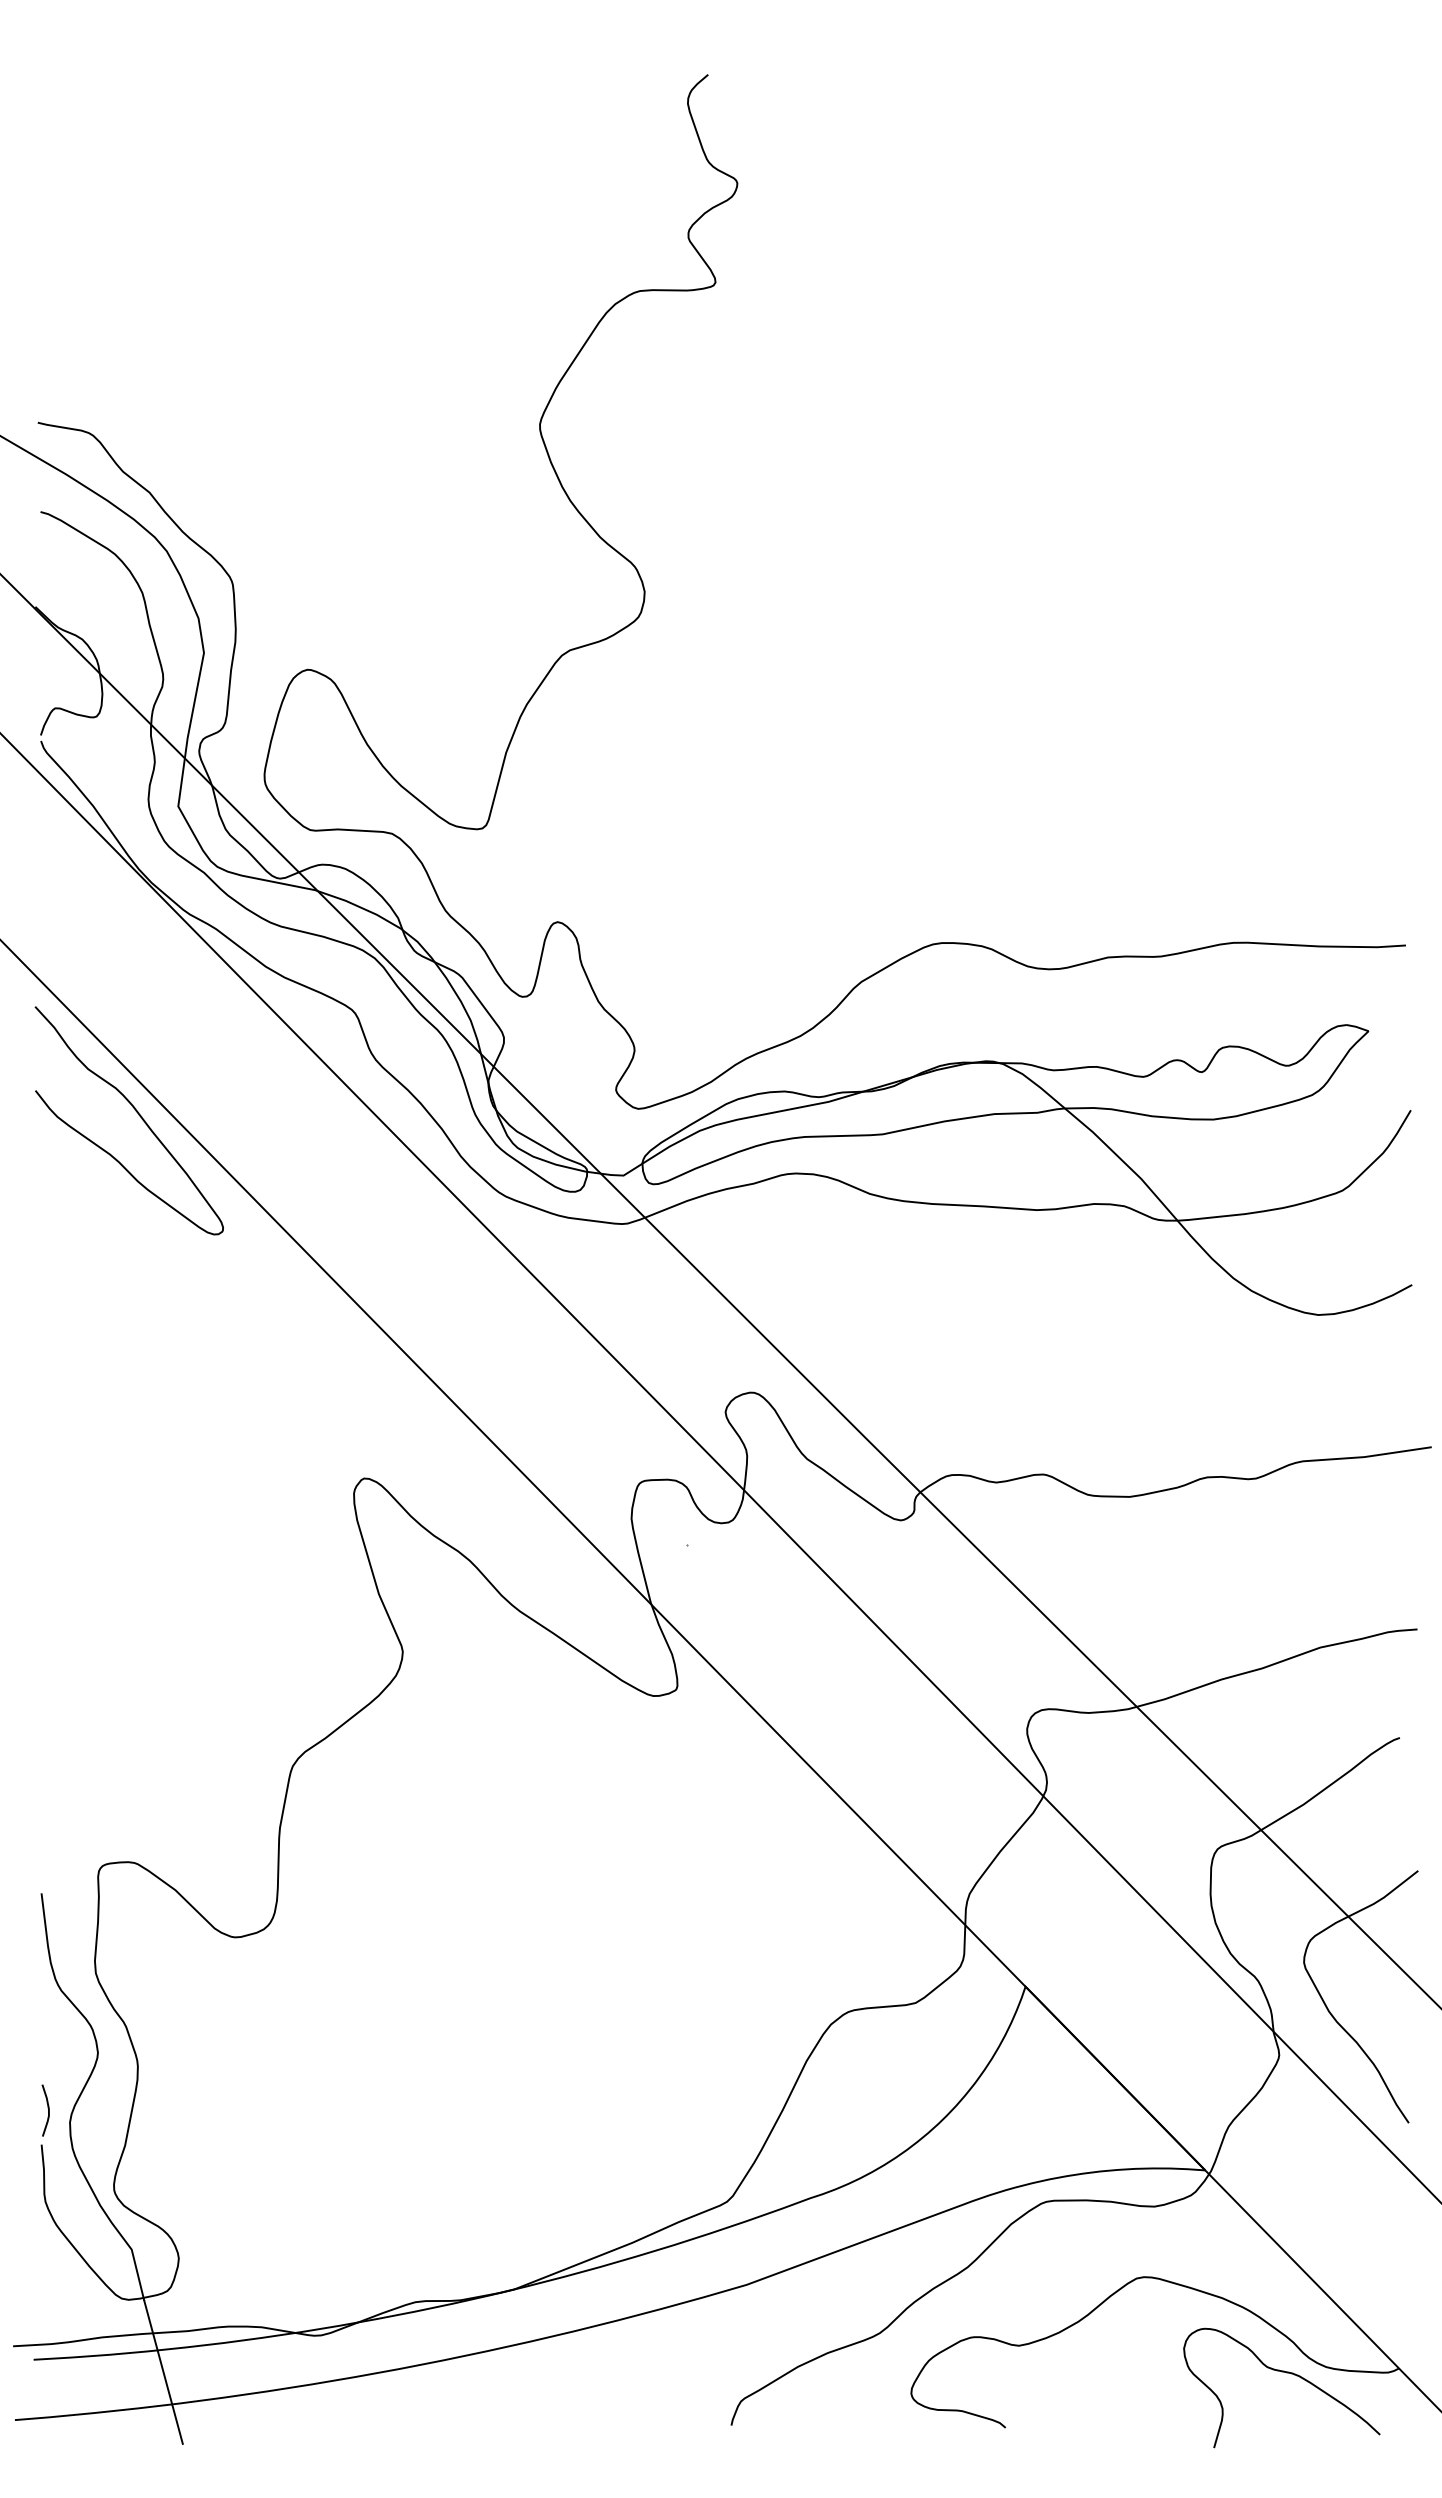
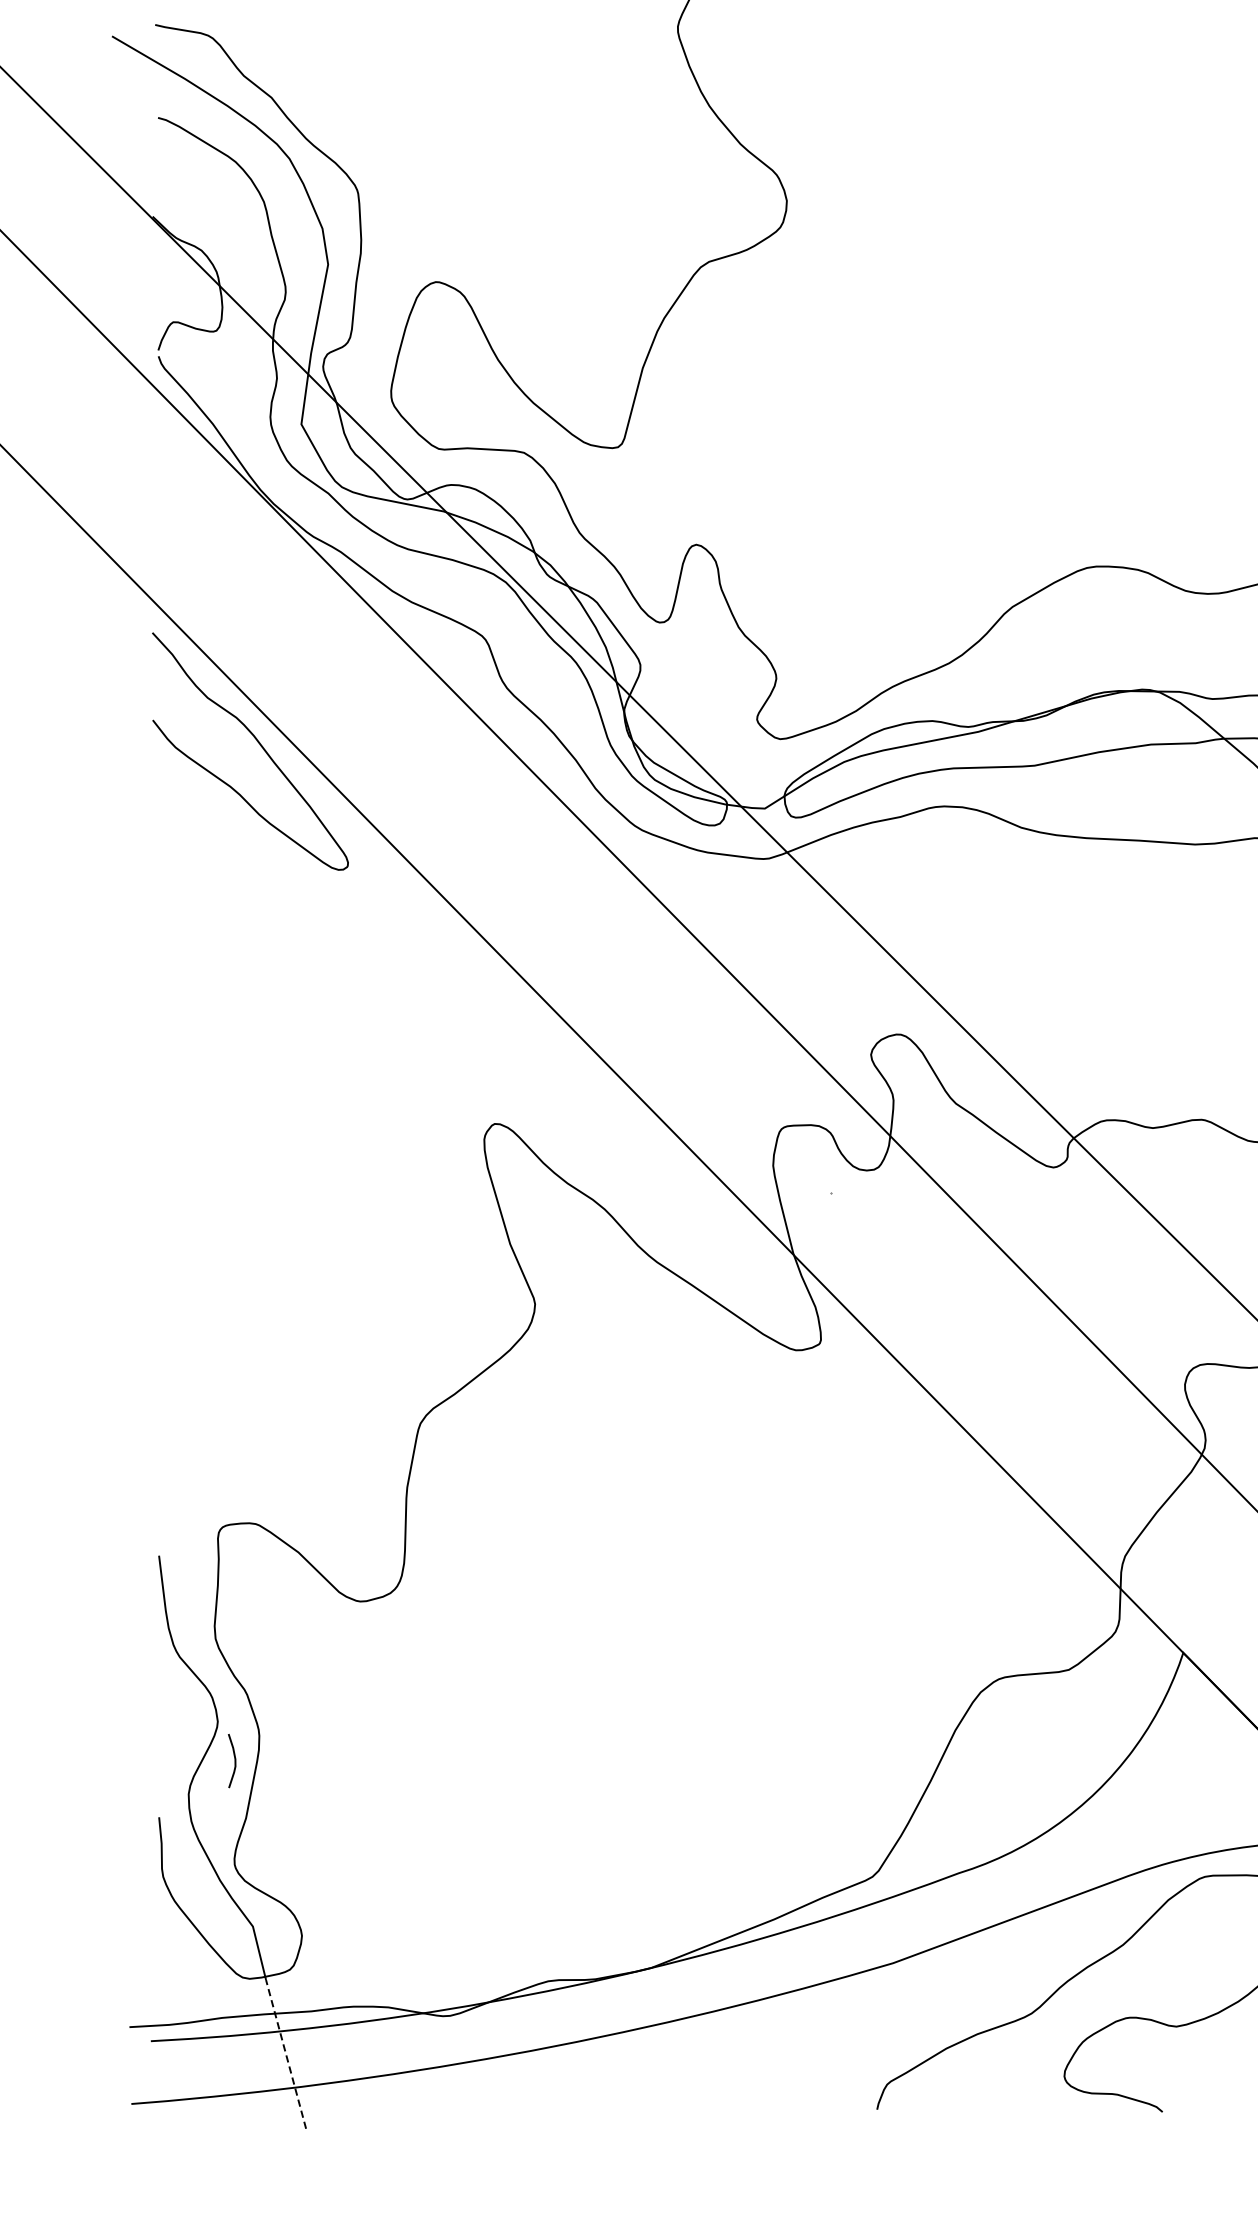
curve: (47, 2108) -> (233, 1758), moved
line: (163, 2371) -> (286, 2053), solid -> dashed

